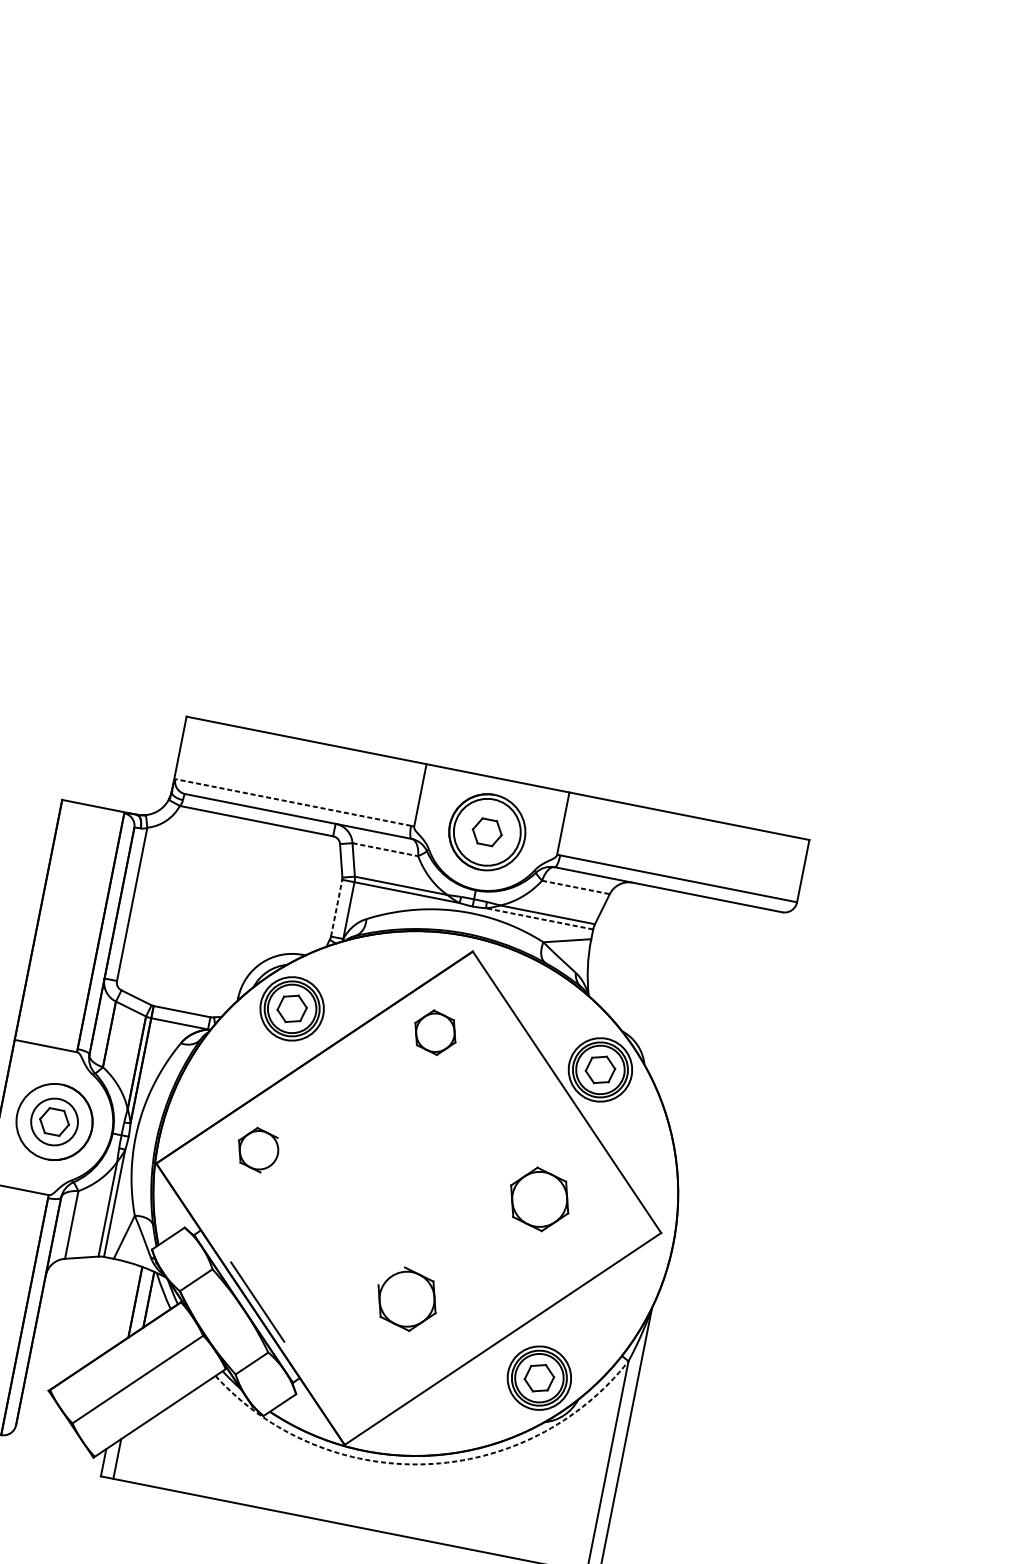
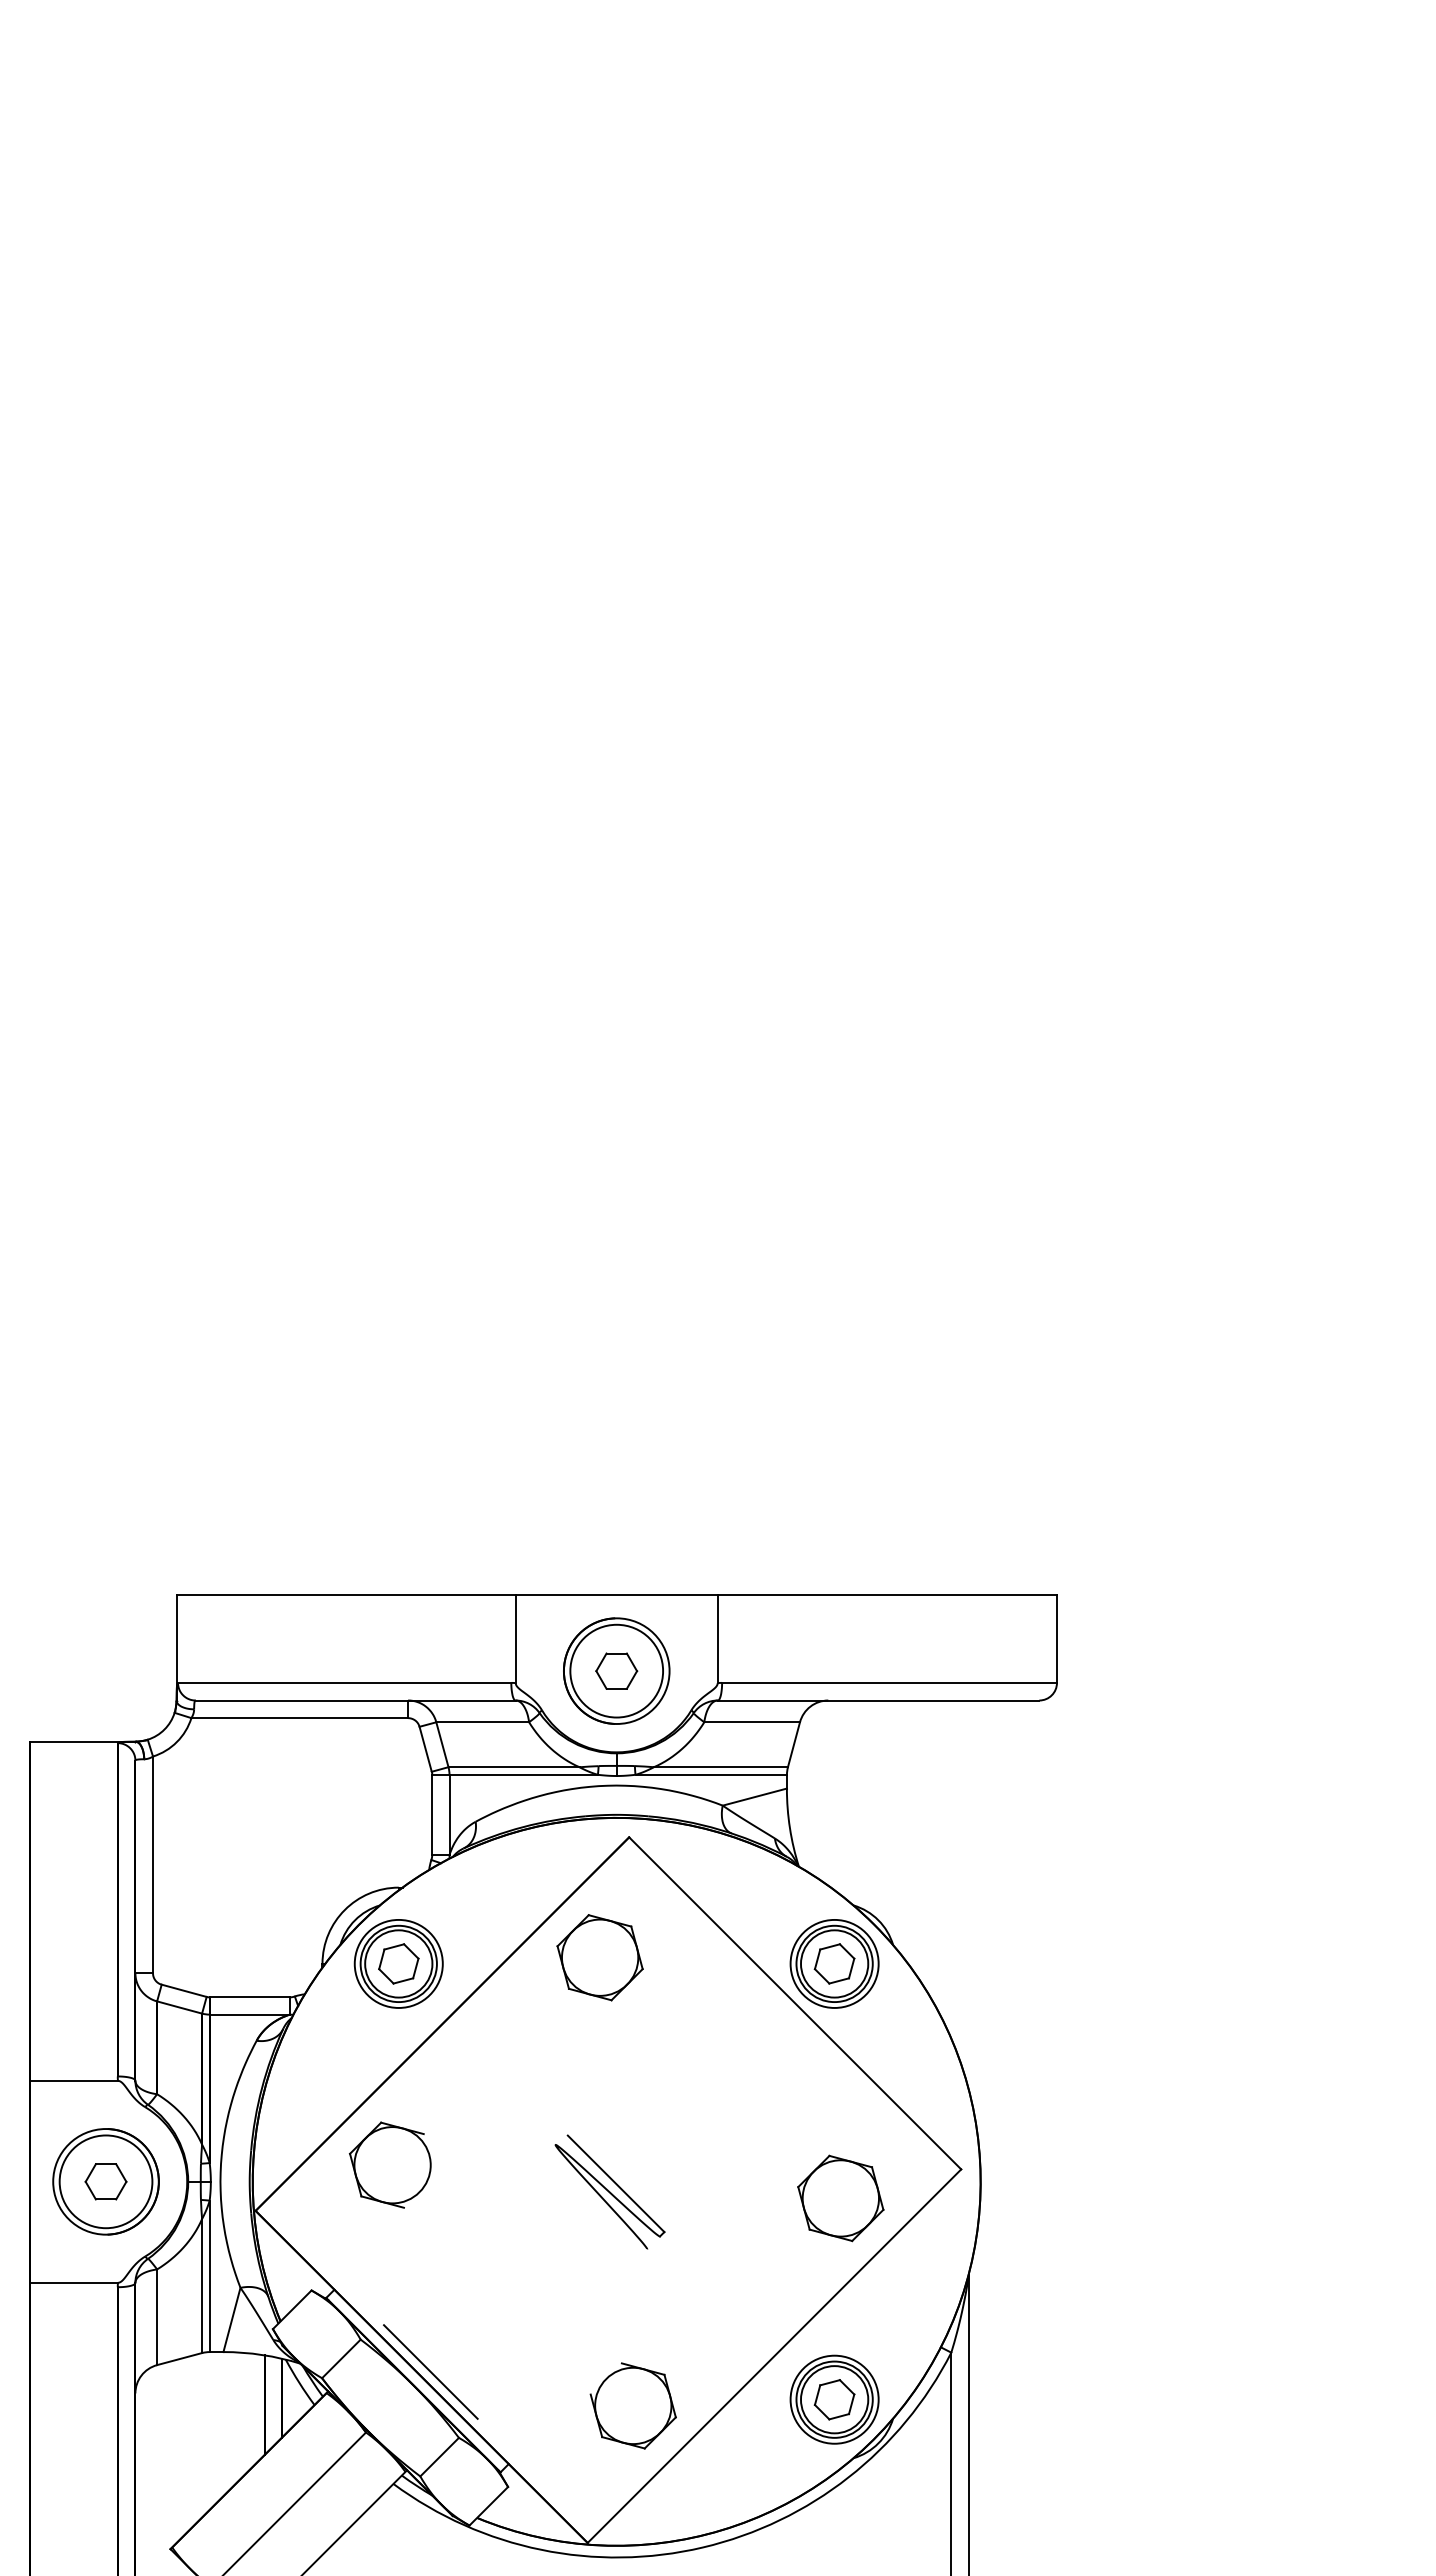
line: (293, 802) -> (344, 1682), dashed -> solid
line: (385, 849) -> (483, 1722), dashed -> solid
line: (576, 887) -> (752, 1722), dashed -> solid
line: (336, 907) -> (432, 1814), dashed -> solid
line: (539, 918) -> (711, 1774), dashed -> solid
part: (435, 1032) -> (599, 1957), size x1.43
circle: (54, 1121) -> (105, 2181), size x1.43
part: (257, 1149) -> (389, 2164), size x1.43
part: (409, 1199) -> (609, 2191), added
part: (539, 1199) -> (840, 2198), moved
part: (406, 1298) -> (632, 2405), moved
arc: (425, 1464) -> (702, 2547), dashed -> solid

